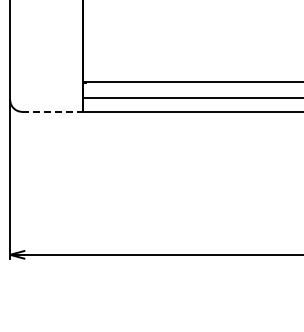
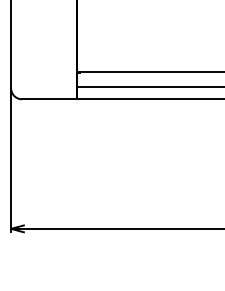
line: (52, 111) -> (49, 98), dashed -> solid

